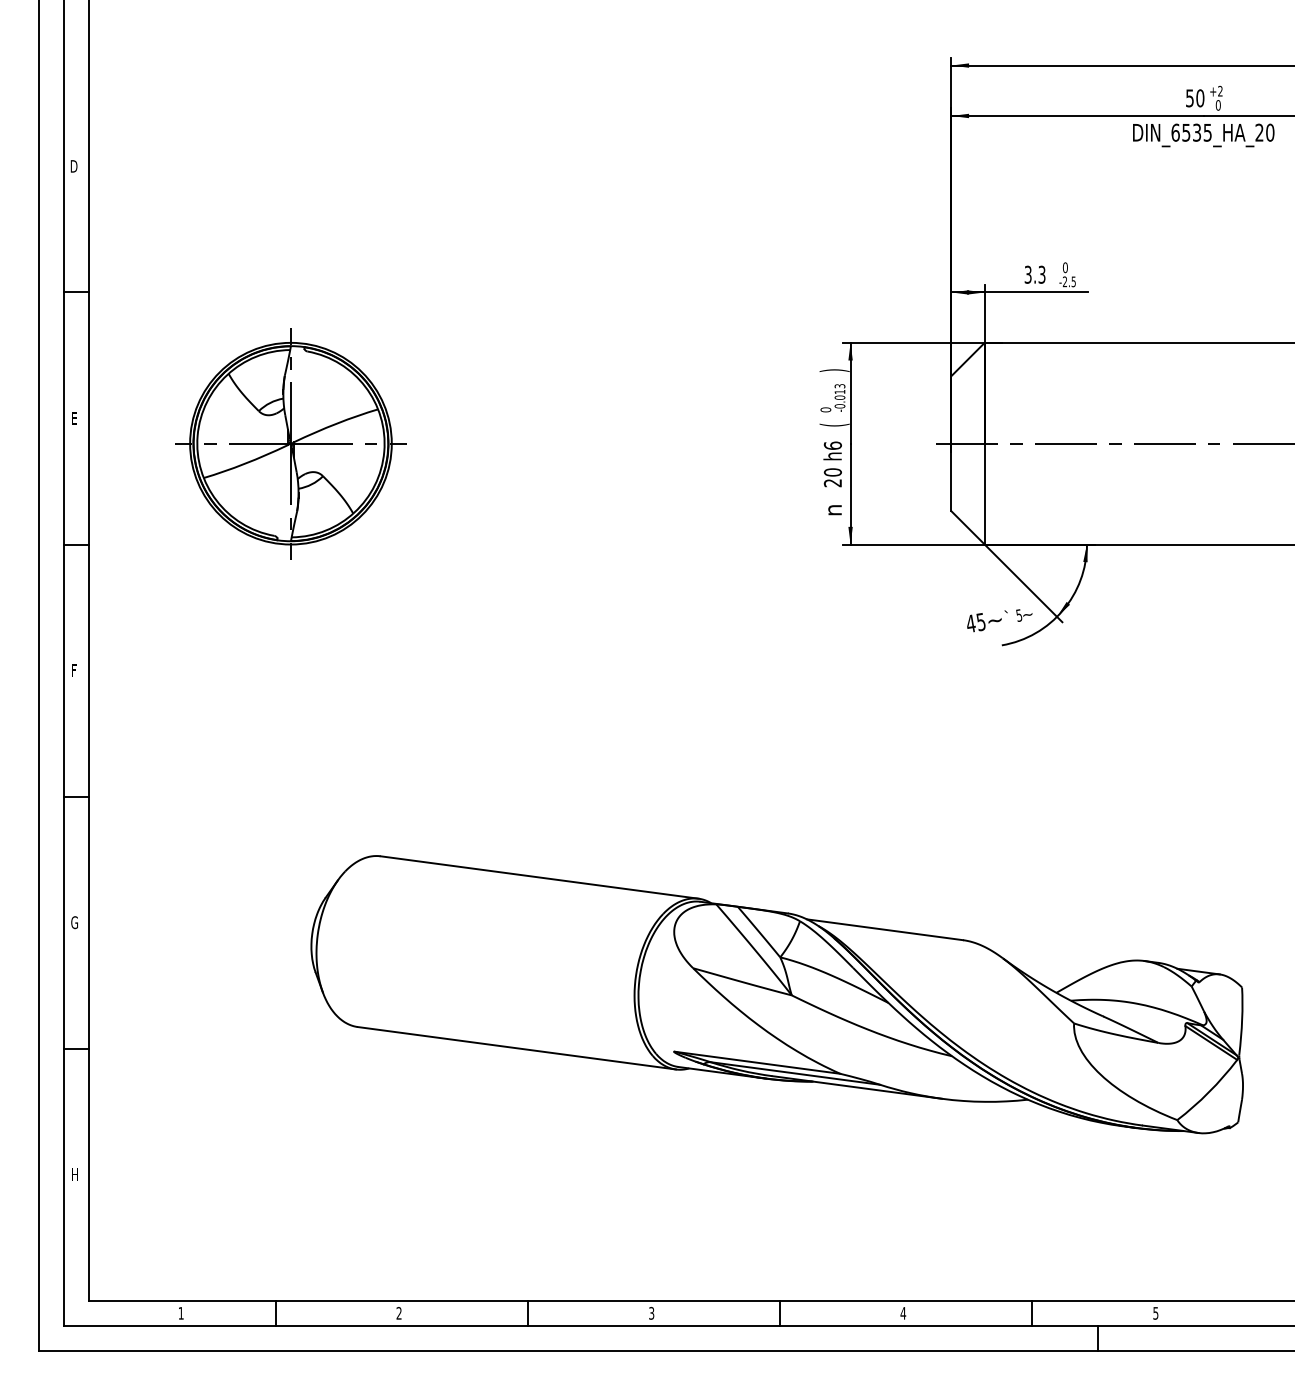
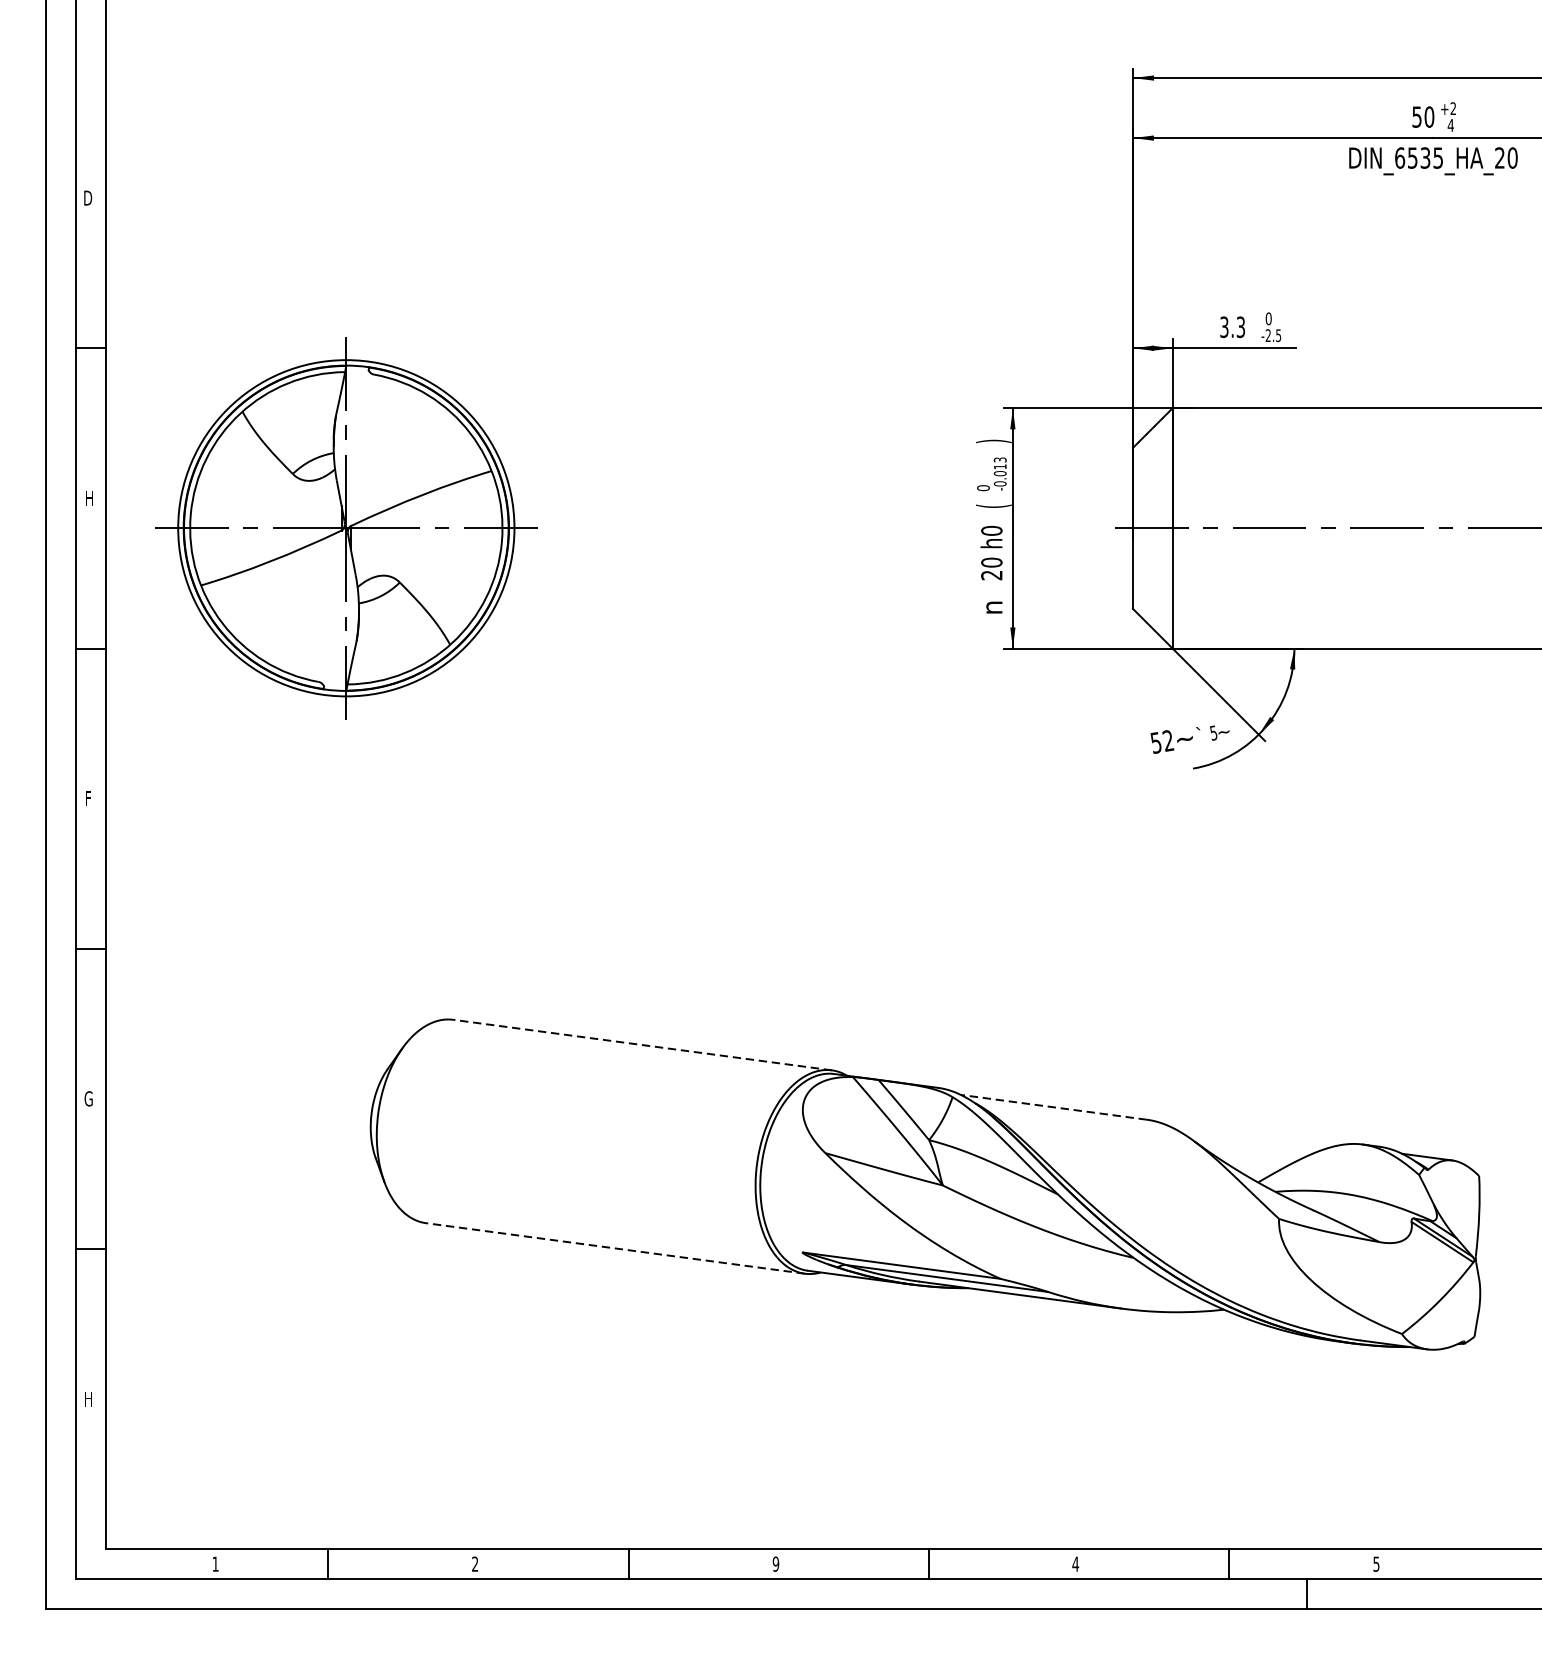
text: (1217, 105) -> (1449, 125), 0 -> 4
text: (75, 418) -> (89, 498), E -> H
part: (290, 443) -> (345, 528), size x1.4
text: (832, 445) -> (991, 530), h6 -> h0
text: (976, 622) -> (1162, 741), 45 -> 52
line: (539, 877) -> (642, 1045), solid -> dashed
line: (884, 929) -> (1053, 1107), solid -> dashed
line: (516, 1048) -> (614, 1248), solid -> dashed
text: (651, 1313) -> (775, 1564), 3 -> 9

